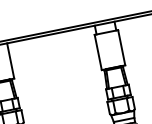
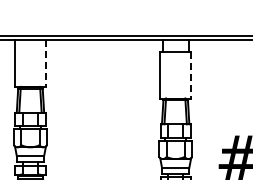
line: (121, 47) -> (191, 75), solid -> dashed
line: (11, 61) -> (46, 64), solid -> dashed

